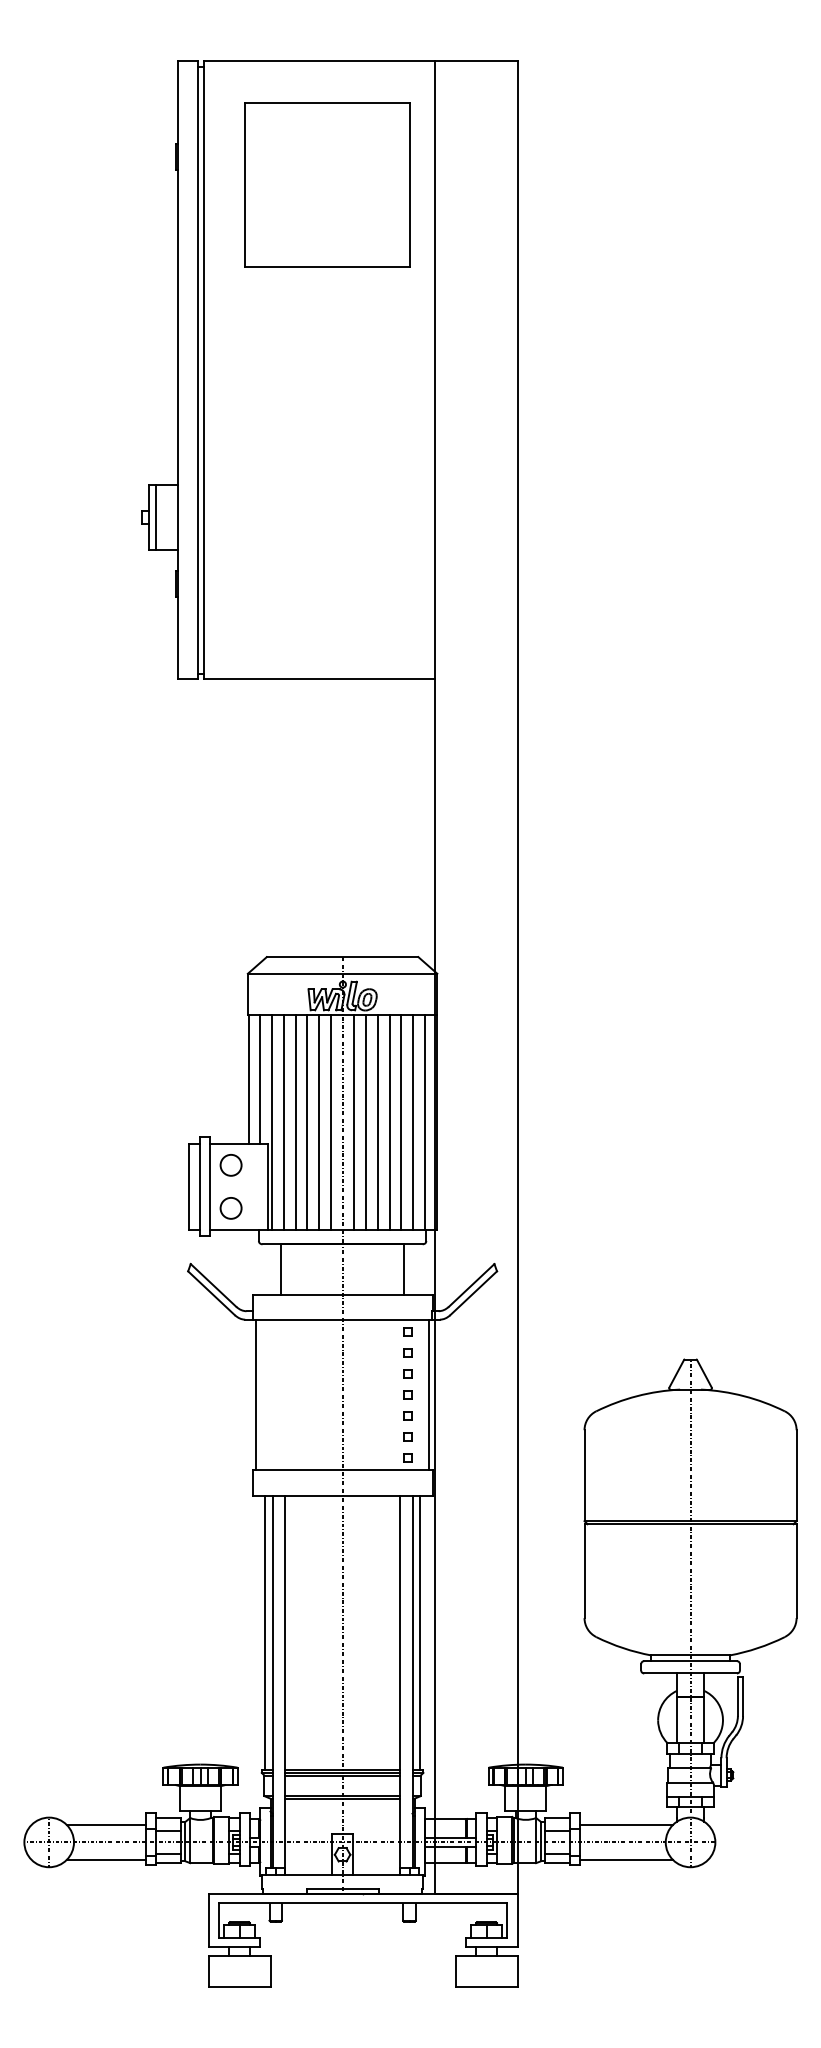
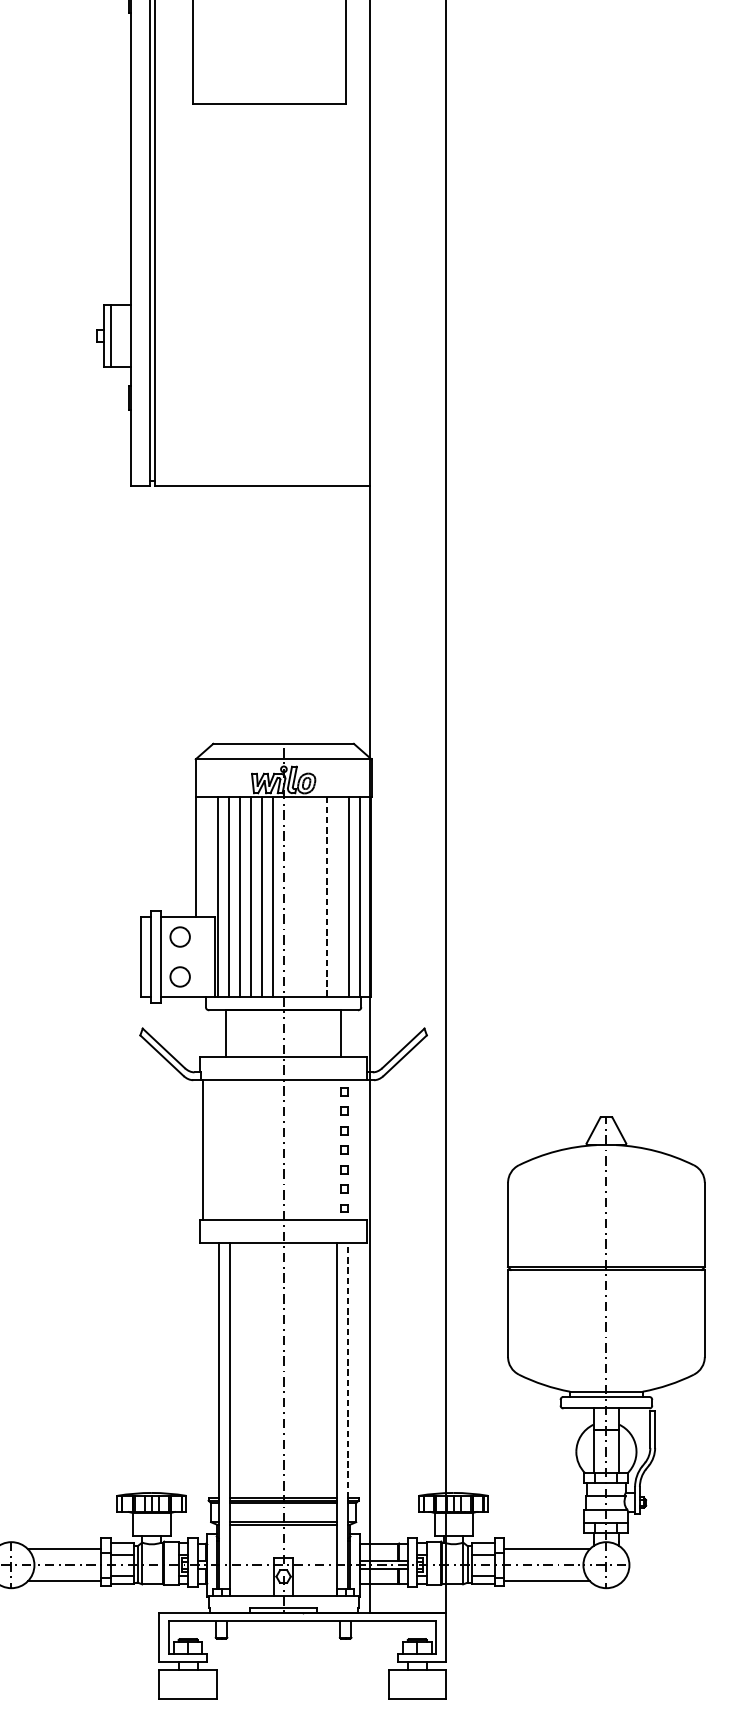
line: (260, 1078) -> (207, 856), removed
line: (354, 1121) -> (294, 896), removed
line: (366, 1121) -> (305, 896), removed
line: (377, 1121) -> (316, 896), removed
line: (401, 1121) -> (338, 896), removed
line: (389, 1122) -> (327, 897), solid -> dashed
line: (429, 1394) -> (364, 1149), removed
line: (265, 1632) -> (212, 1370), removed
line: (412, 1632) -> (348, 1370), solid -> dashed
line: (419, 1632) -> (354, 1370), removed

